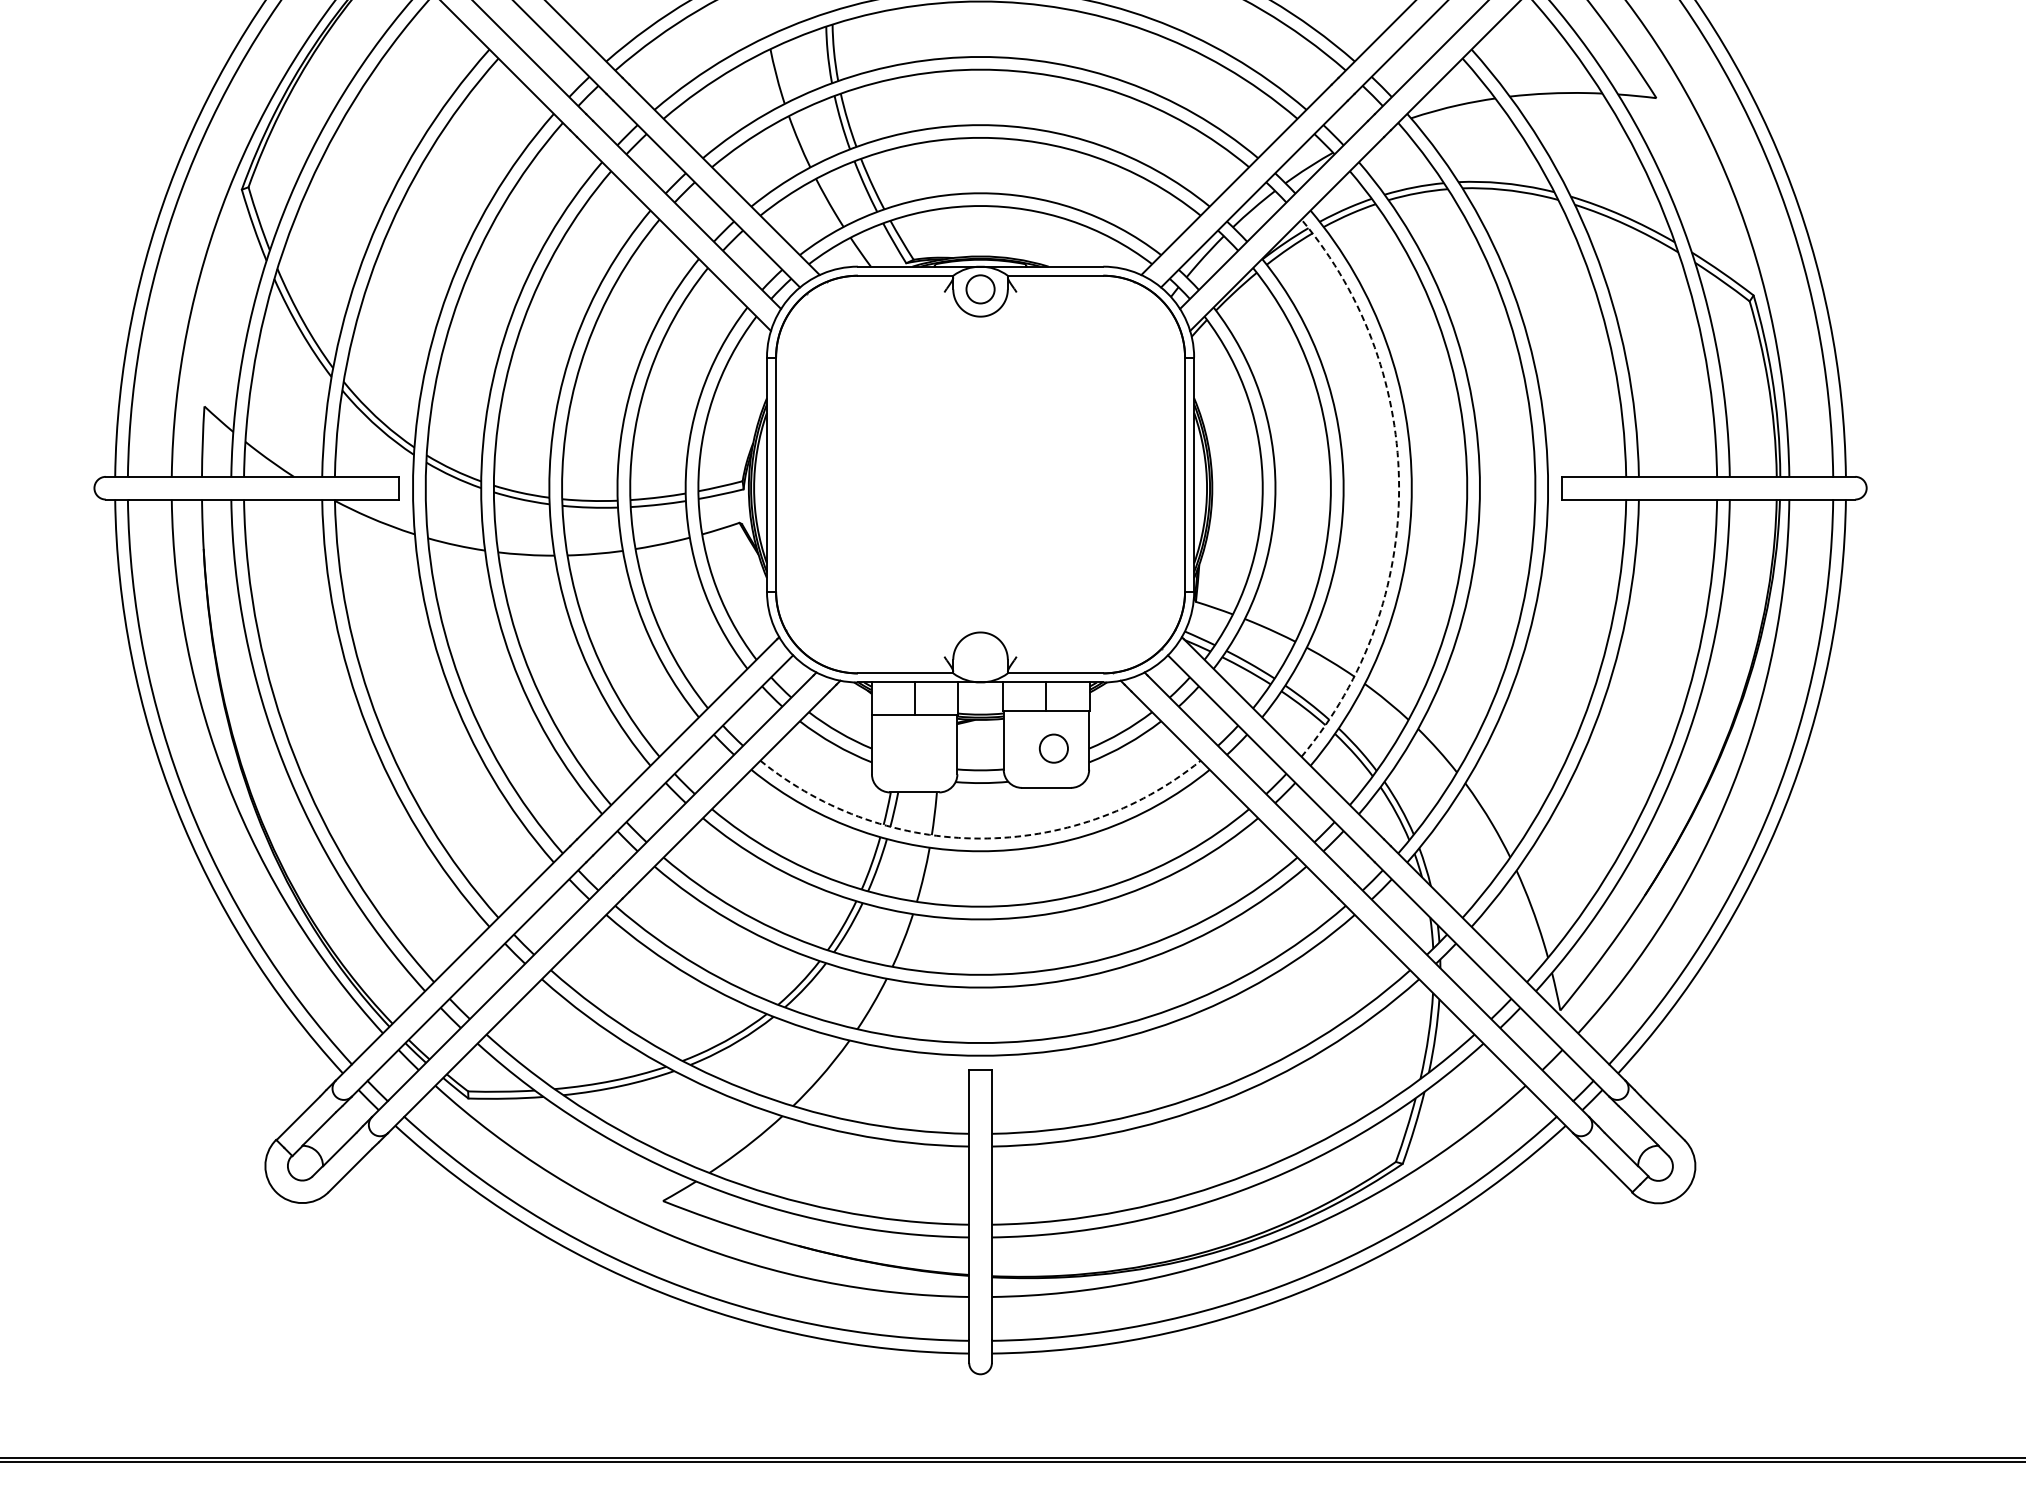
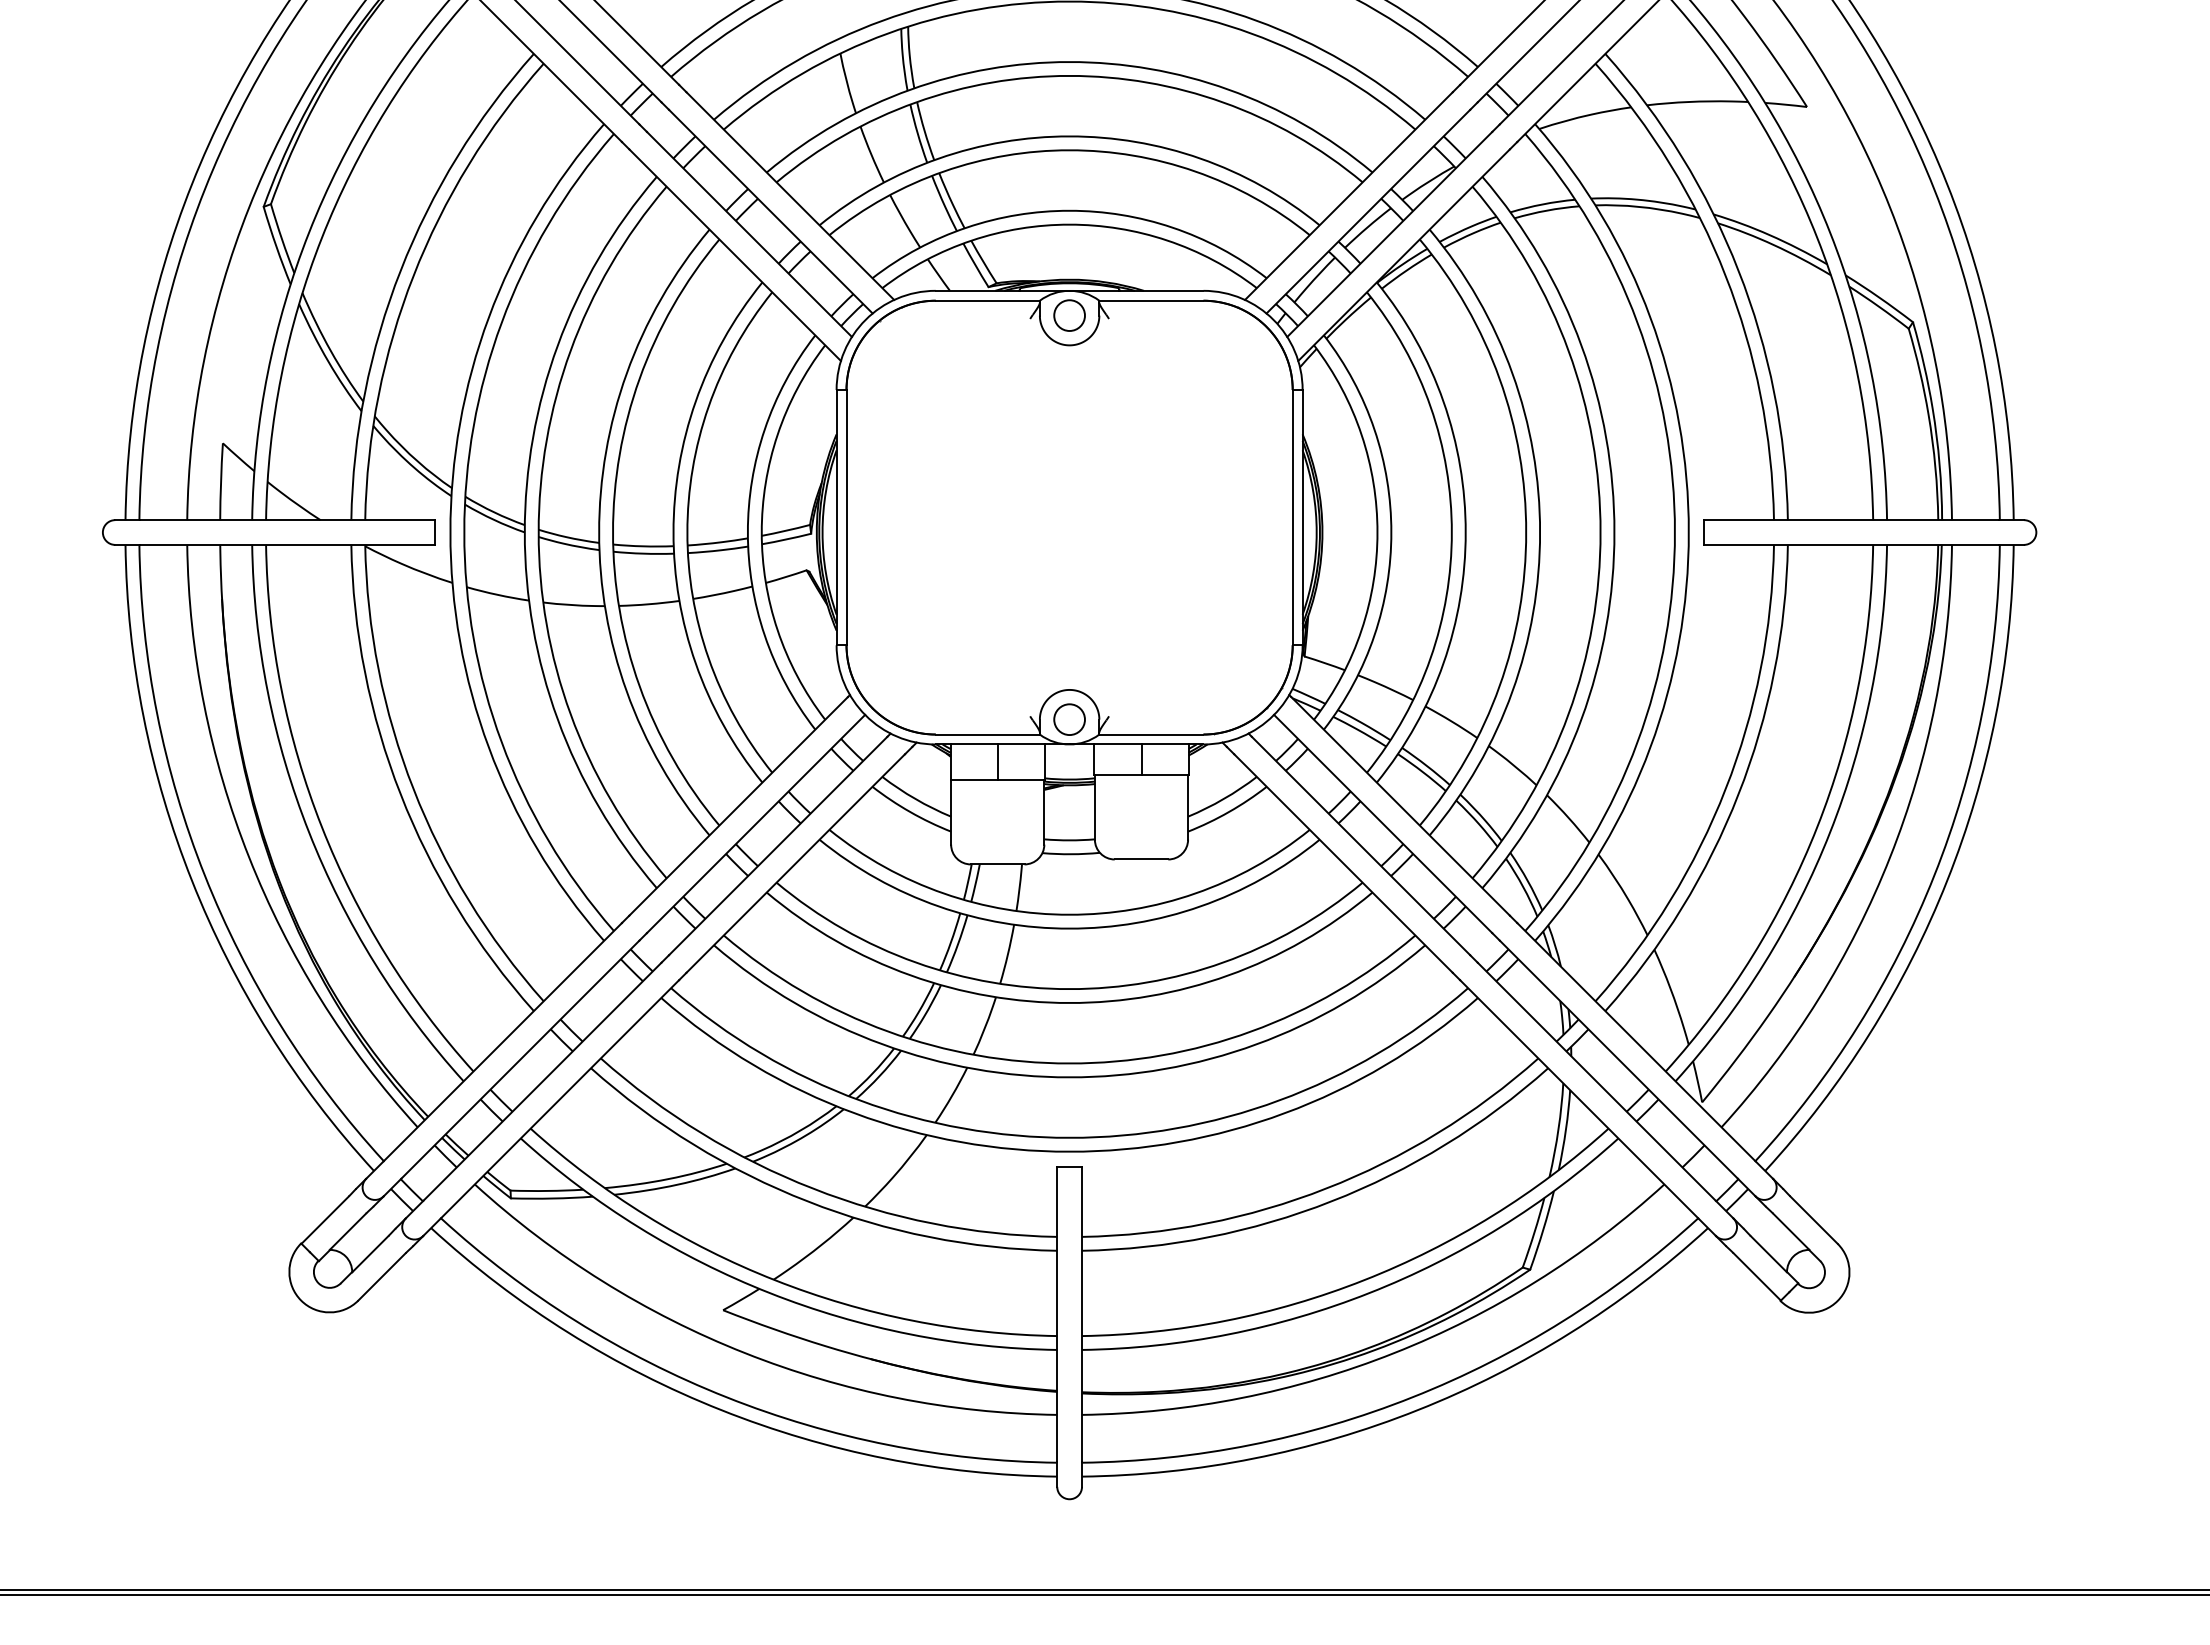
arc: (1399, 488) -> (1526, 532), dashed -> solid
circle: (1053, 748) -> (1069, 719), moved
arc: (980, 838) -> (1069, 914), dashed -> solid

